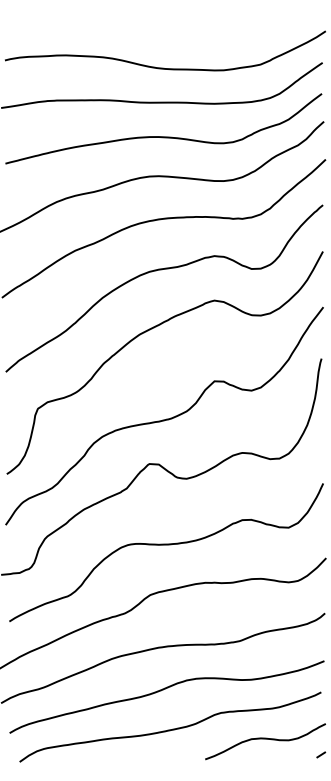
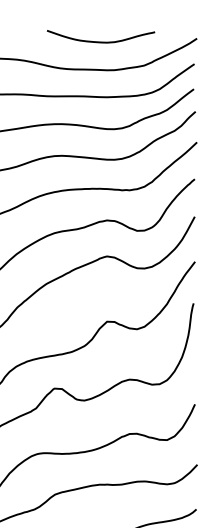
curve: (206, 35) -> (100, 42), added

